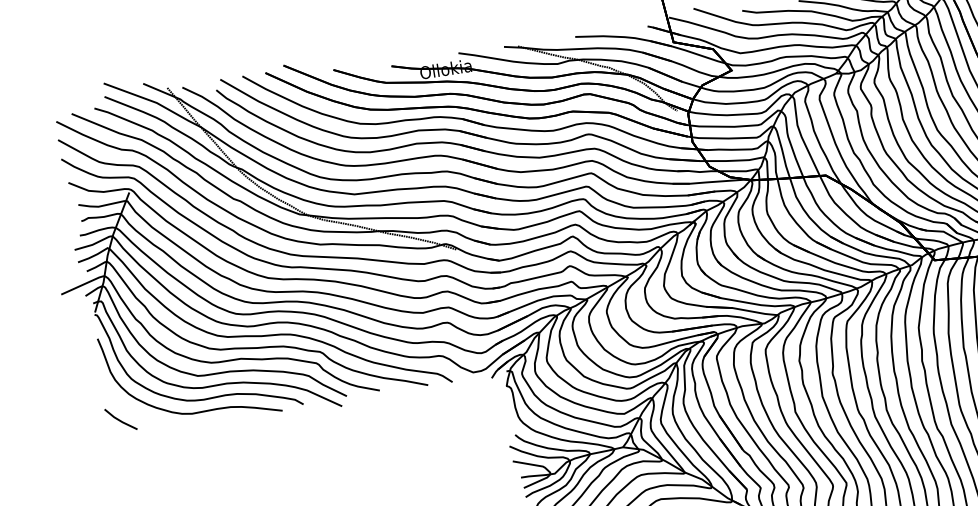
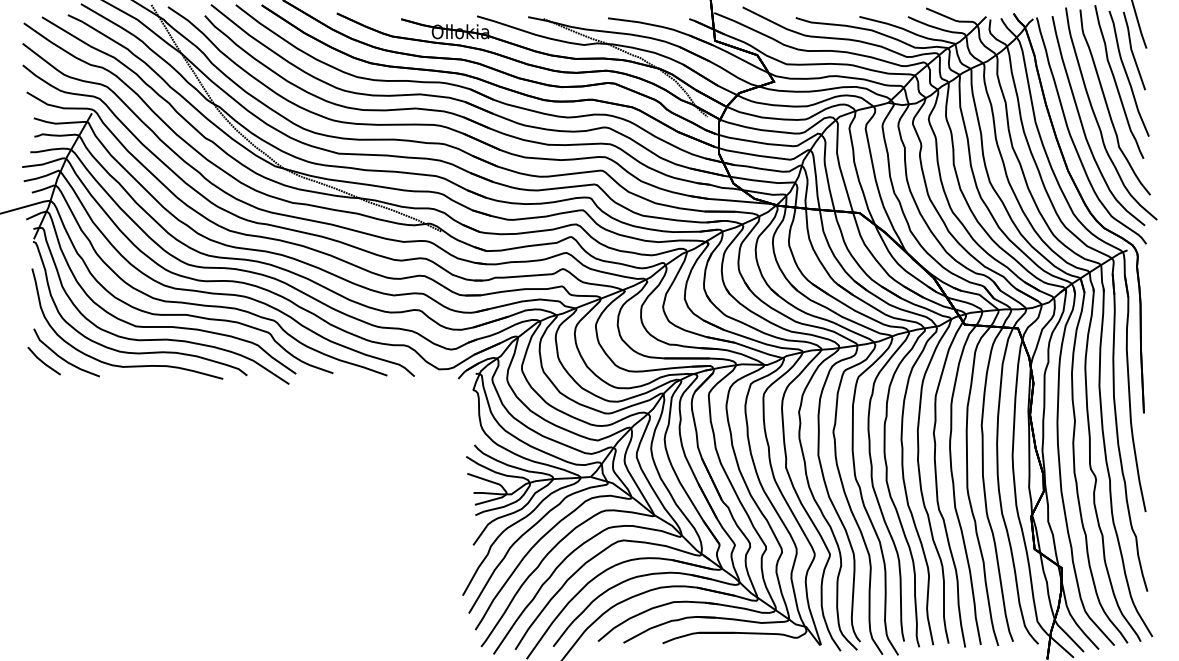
curve: (136, 413) -> (62, 357), added

